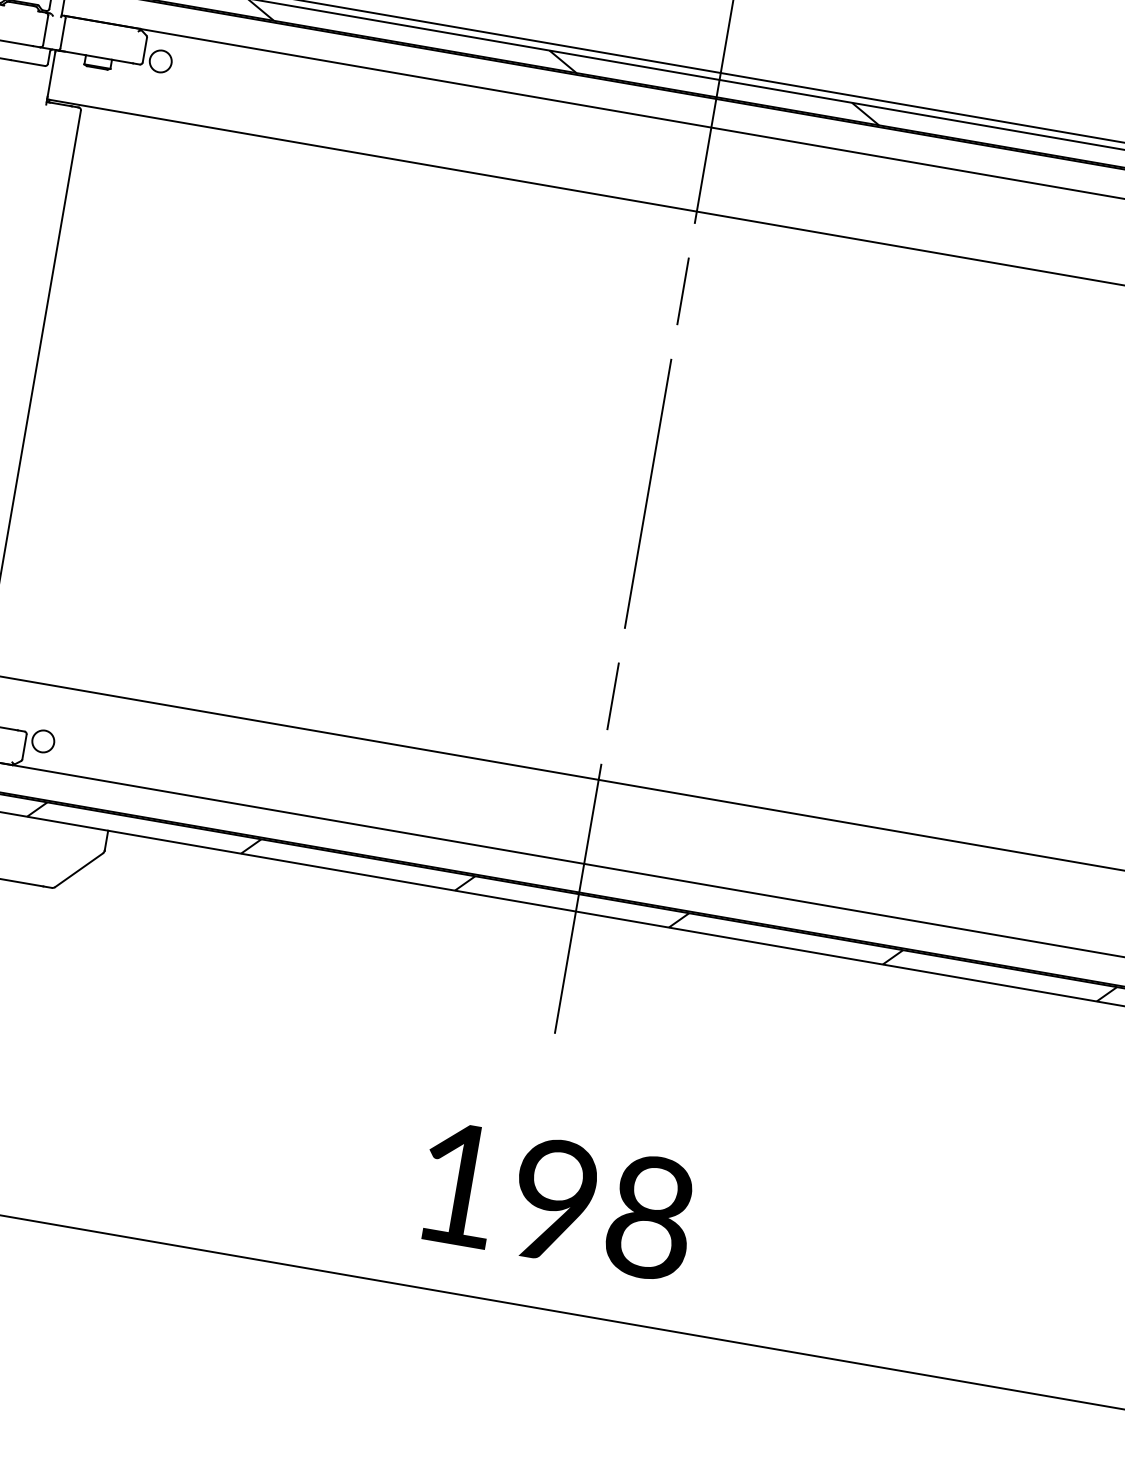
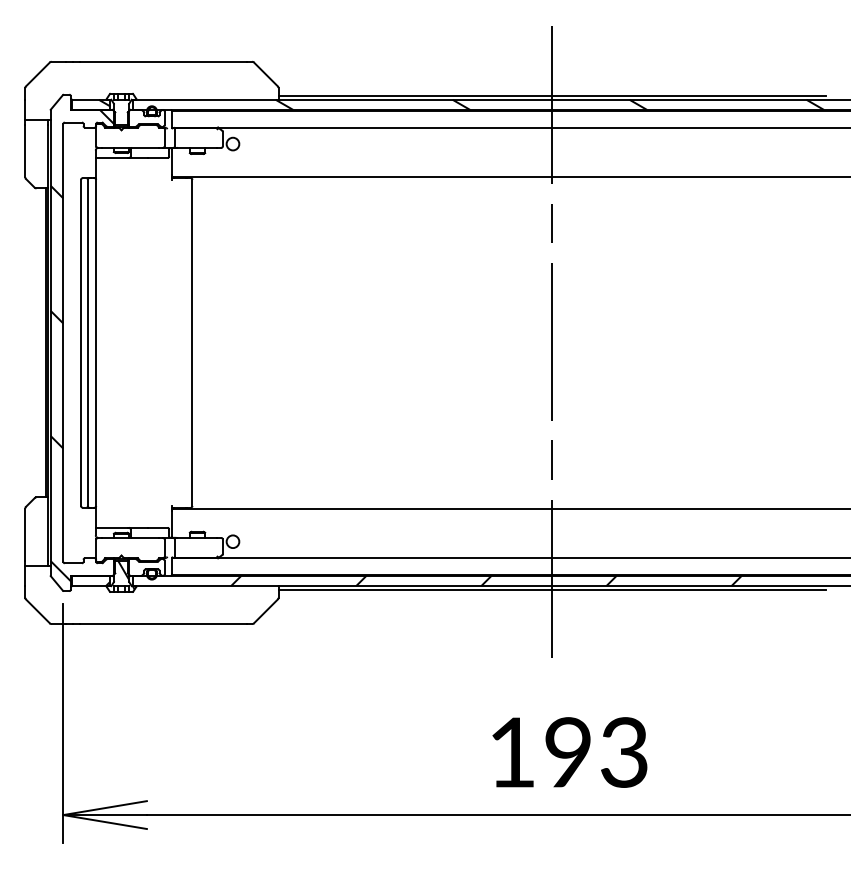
line: (573, 918) -> (551, 590), added
text: (650, 1217) -> (624, 752), 198 -> 193

